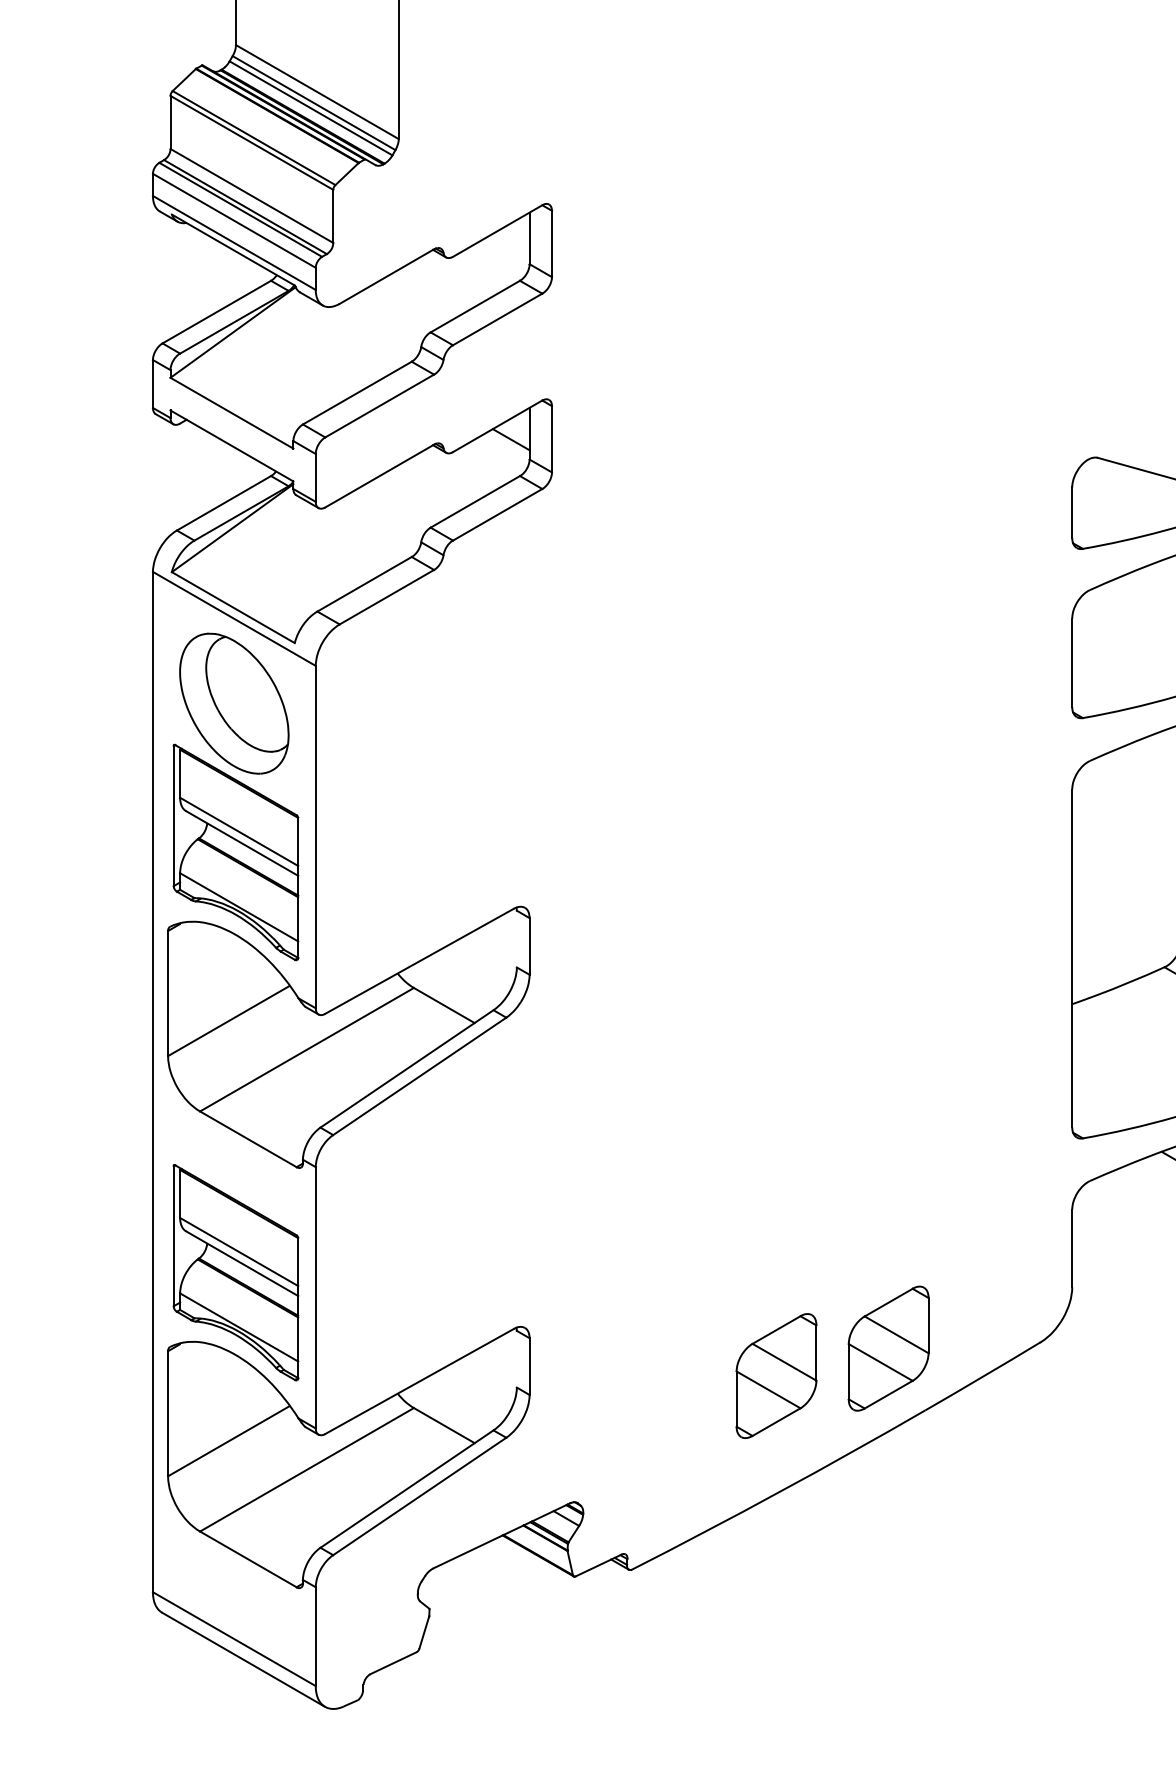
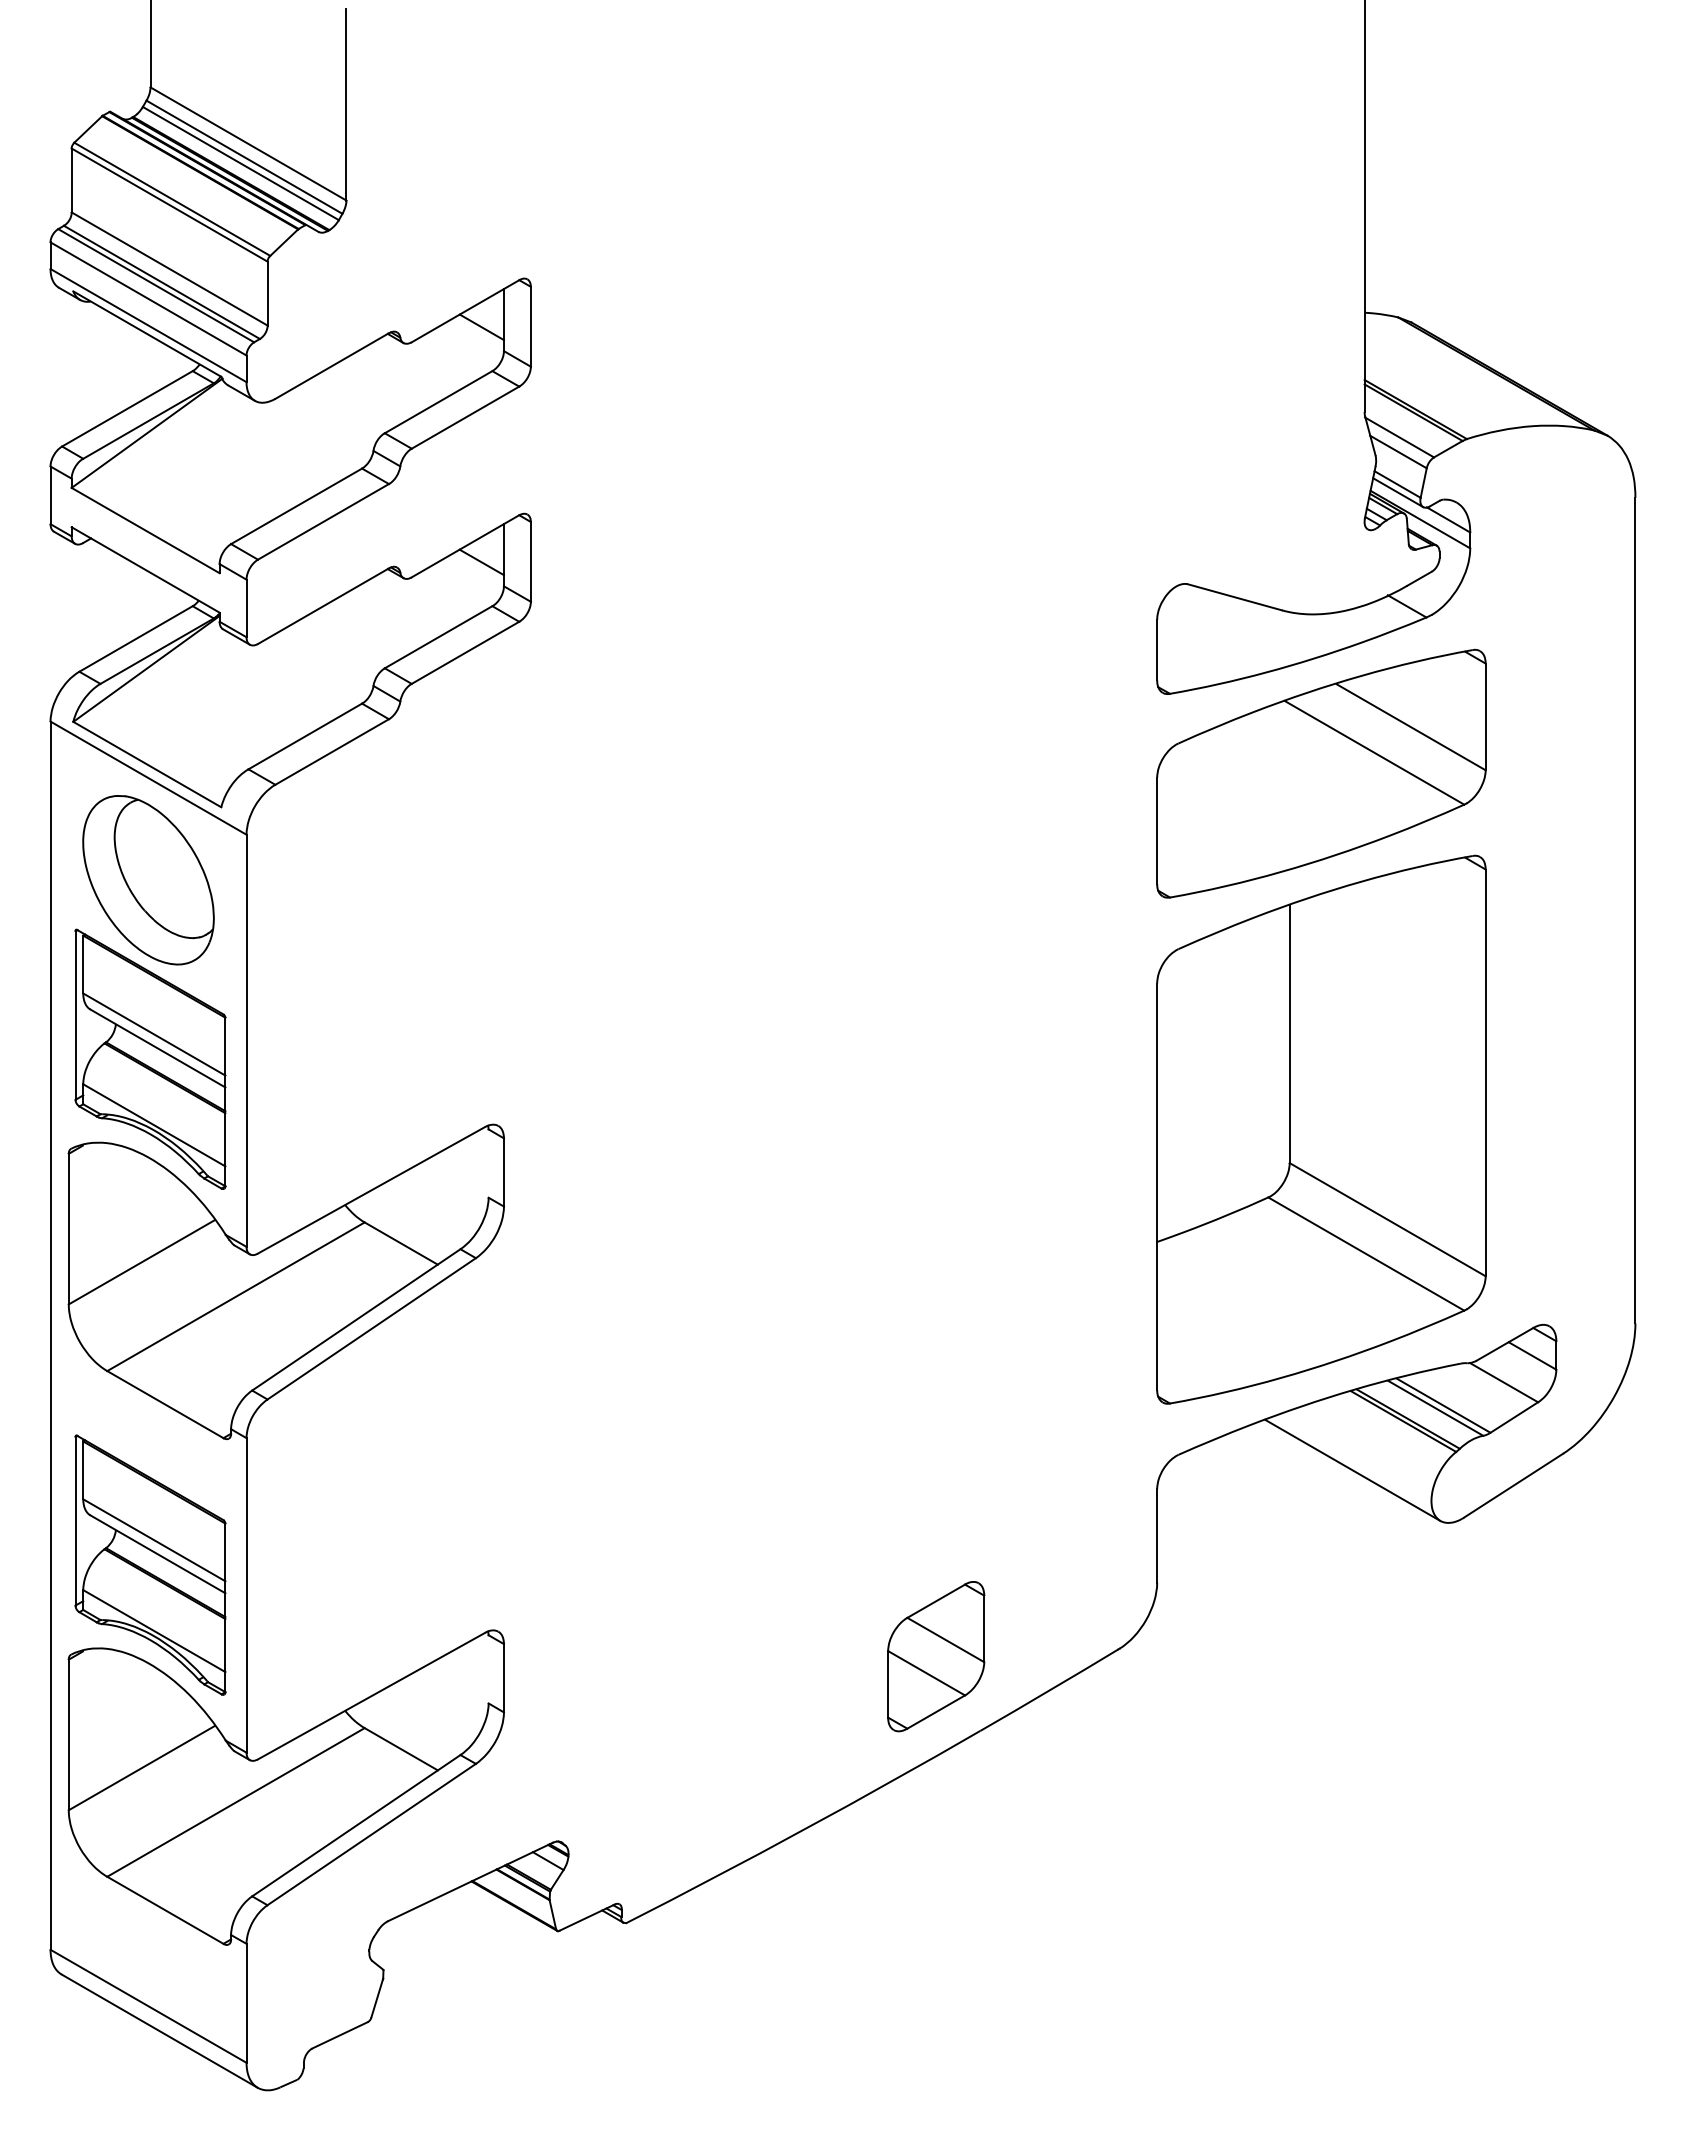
line: (510, 244) -> (481, 327), added
part: (776, 1375) -> (801, 1689), removed

